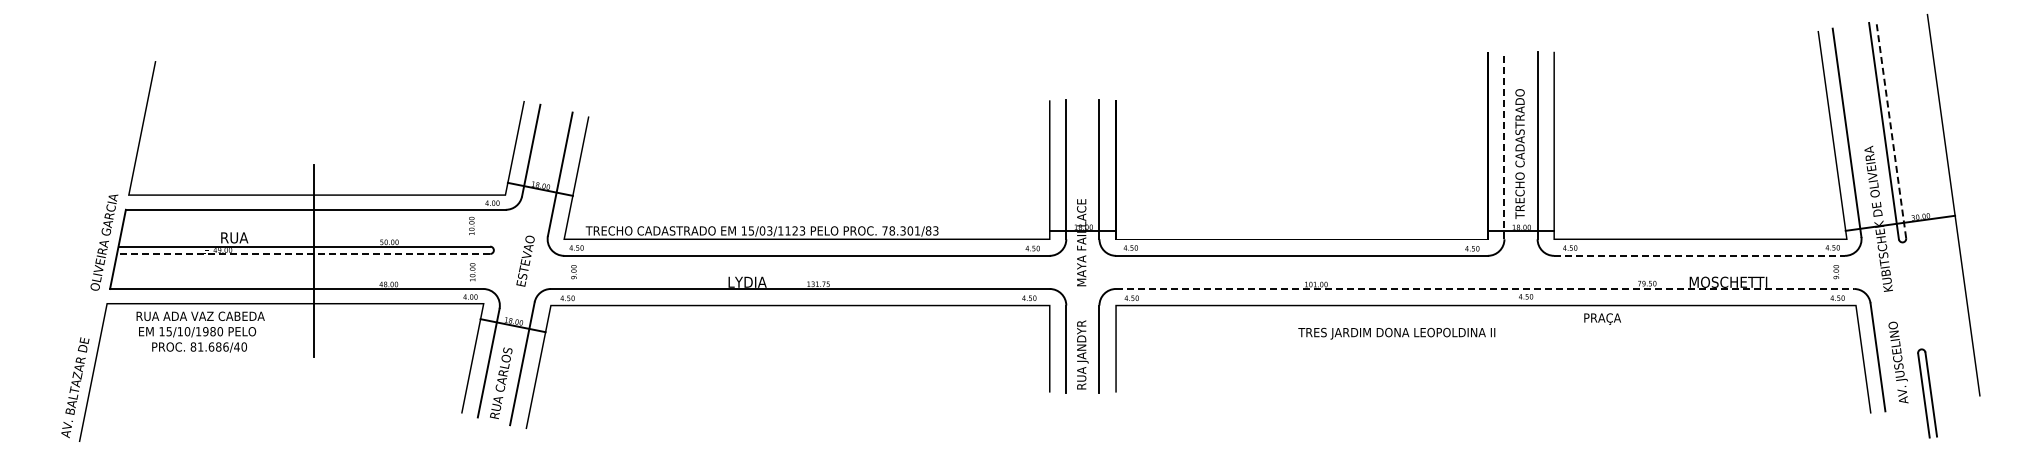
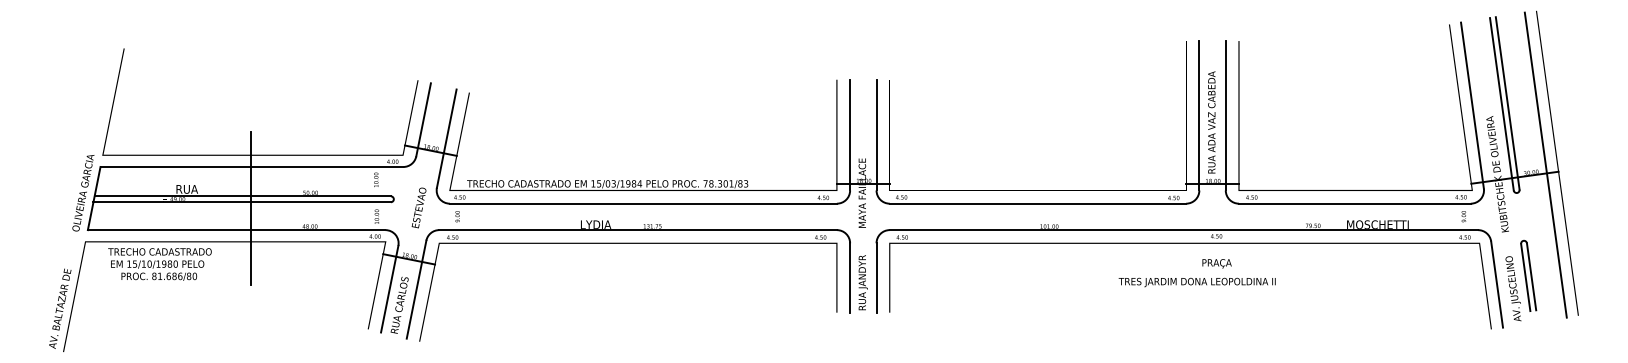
line: (1891, 129) -> (1507, 102), dashed -> solid
line: (1504, 145) -> (1199, 115), dashed -> solid
text: (1519, 153) -> (1211, 122), TRECHO CADASTRADO -> RUA ADA VAZ CABEDA
line: (1938, 207) -> (1545, 165), added
text: (795, 230) -> (634, 183), 15/03/1123 -> 15/03/1984
line: (303, 254) -> (242, 202), dashed -> solid
line: (1700, 255) -> (1355, 203), dashed -> solid
line: (1485, 288) -> (1184, 229), dashed -> solid
text: (200, 316) -> (159, 252), RUA ADA VAZ CABEDA -> TRECHO CADASTRADO
text: (1602, 318) -> (1216, 263), moved
text: (1396, 333) -> (1197, 282), moved
text: (236, 346) -> (188, 275), 81.686/40 -> 81.686/80
part: (1927, 393) -> (1528, 275), moved

